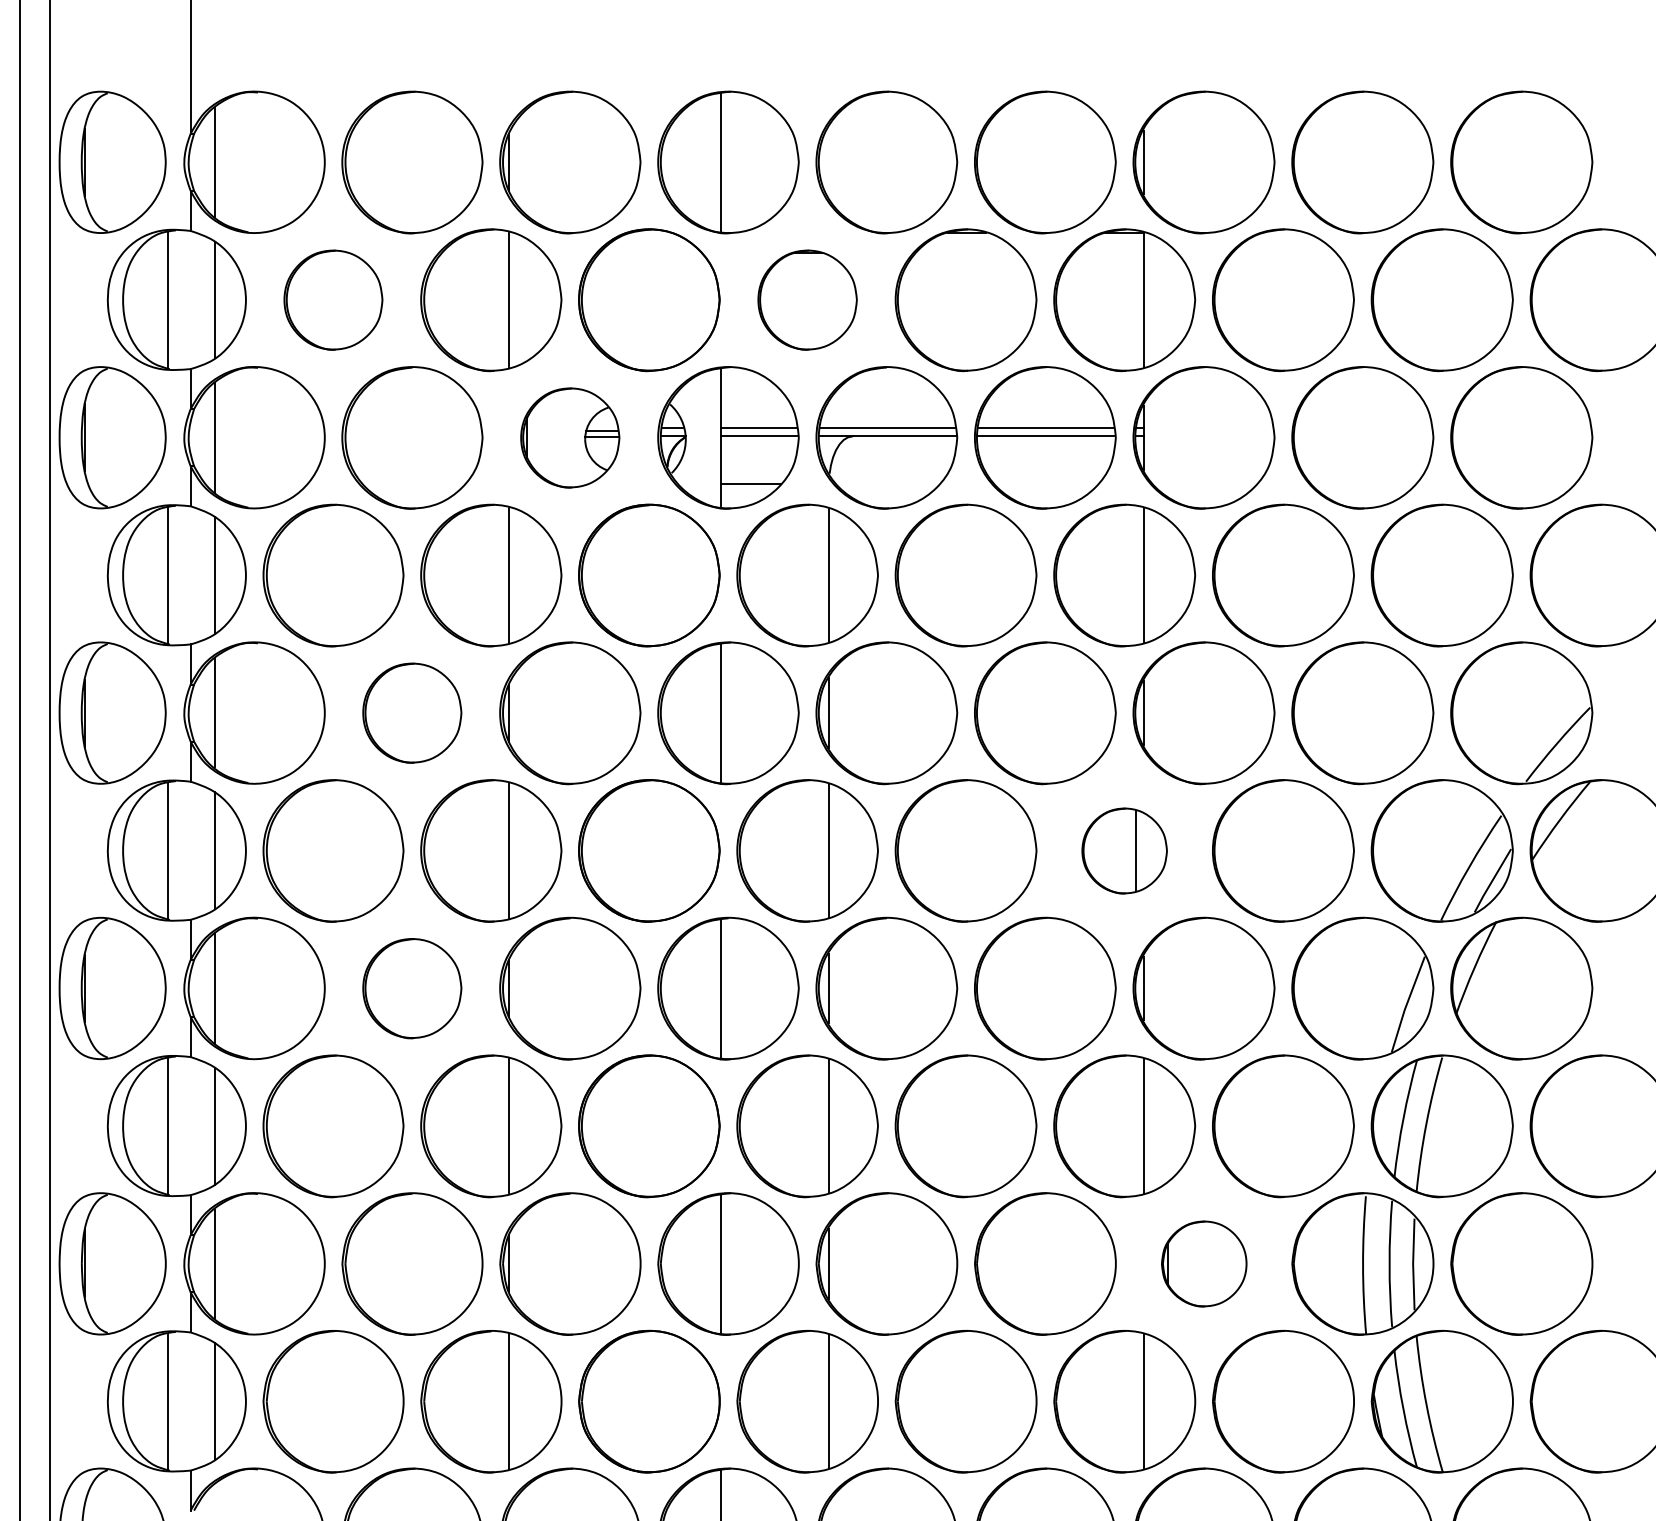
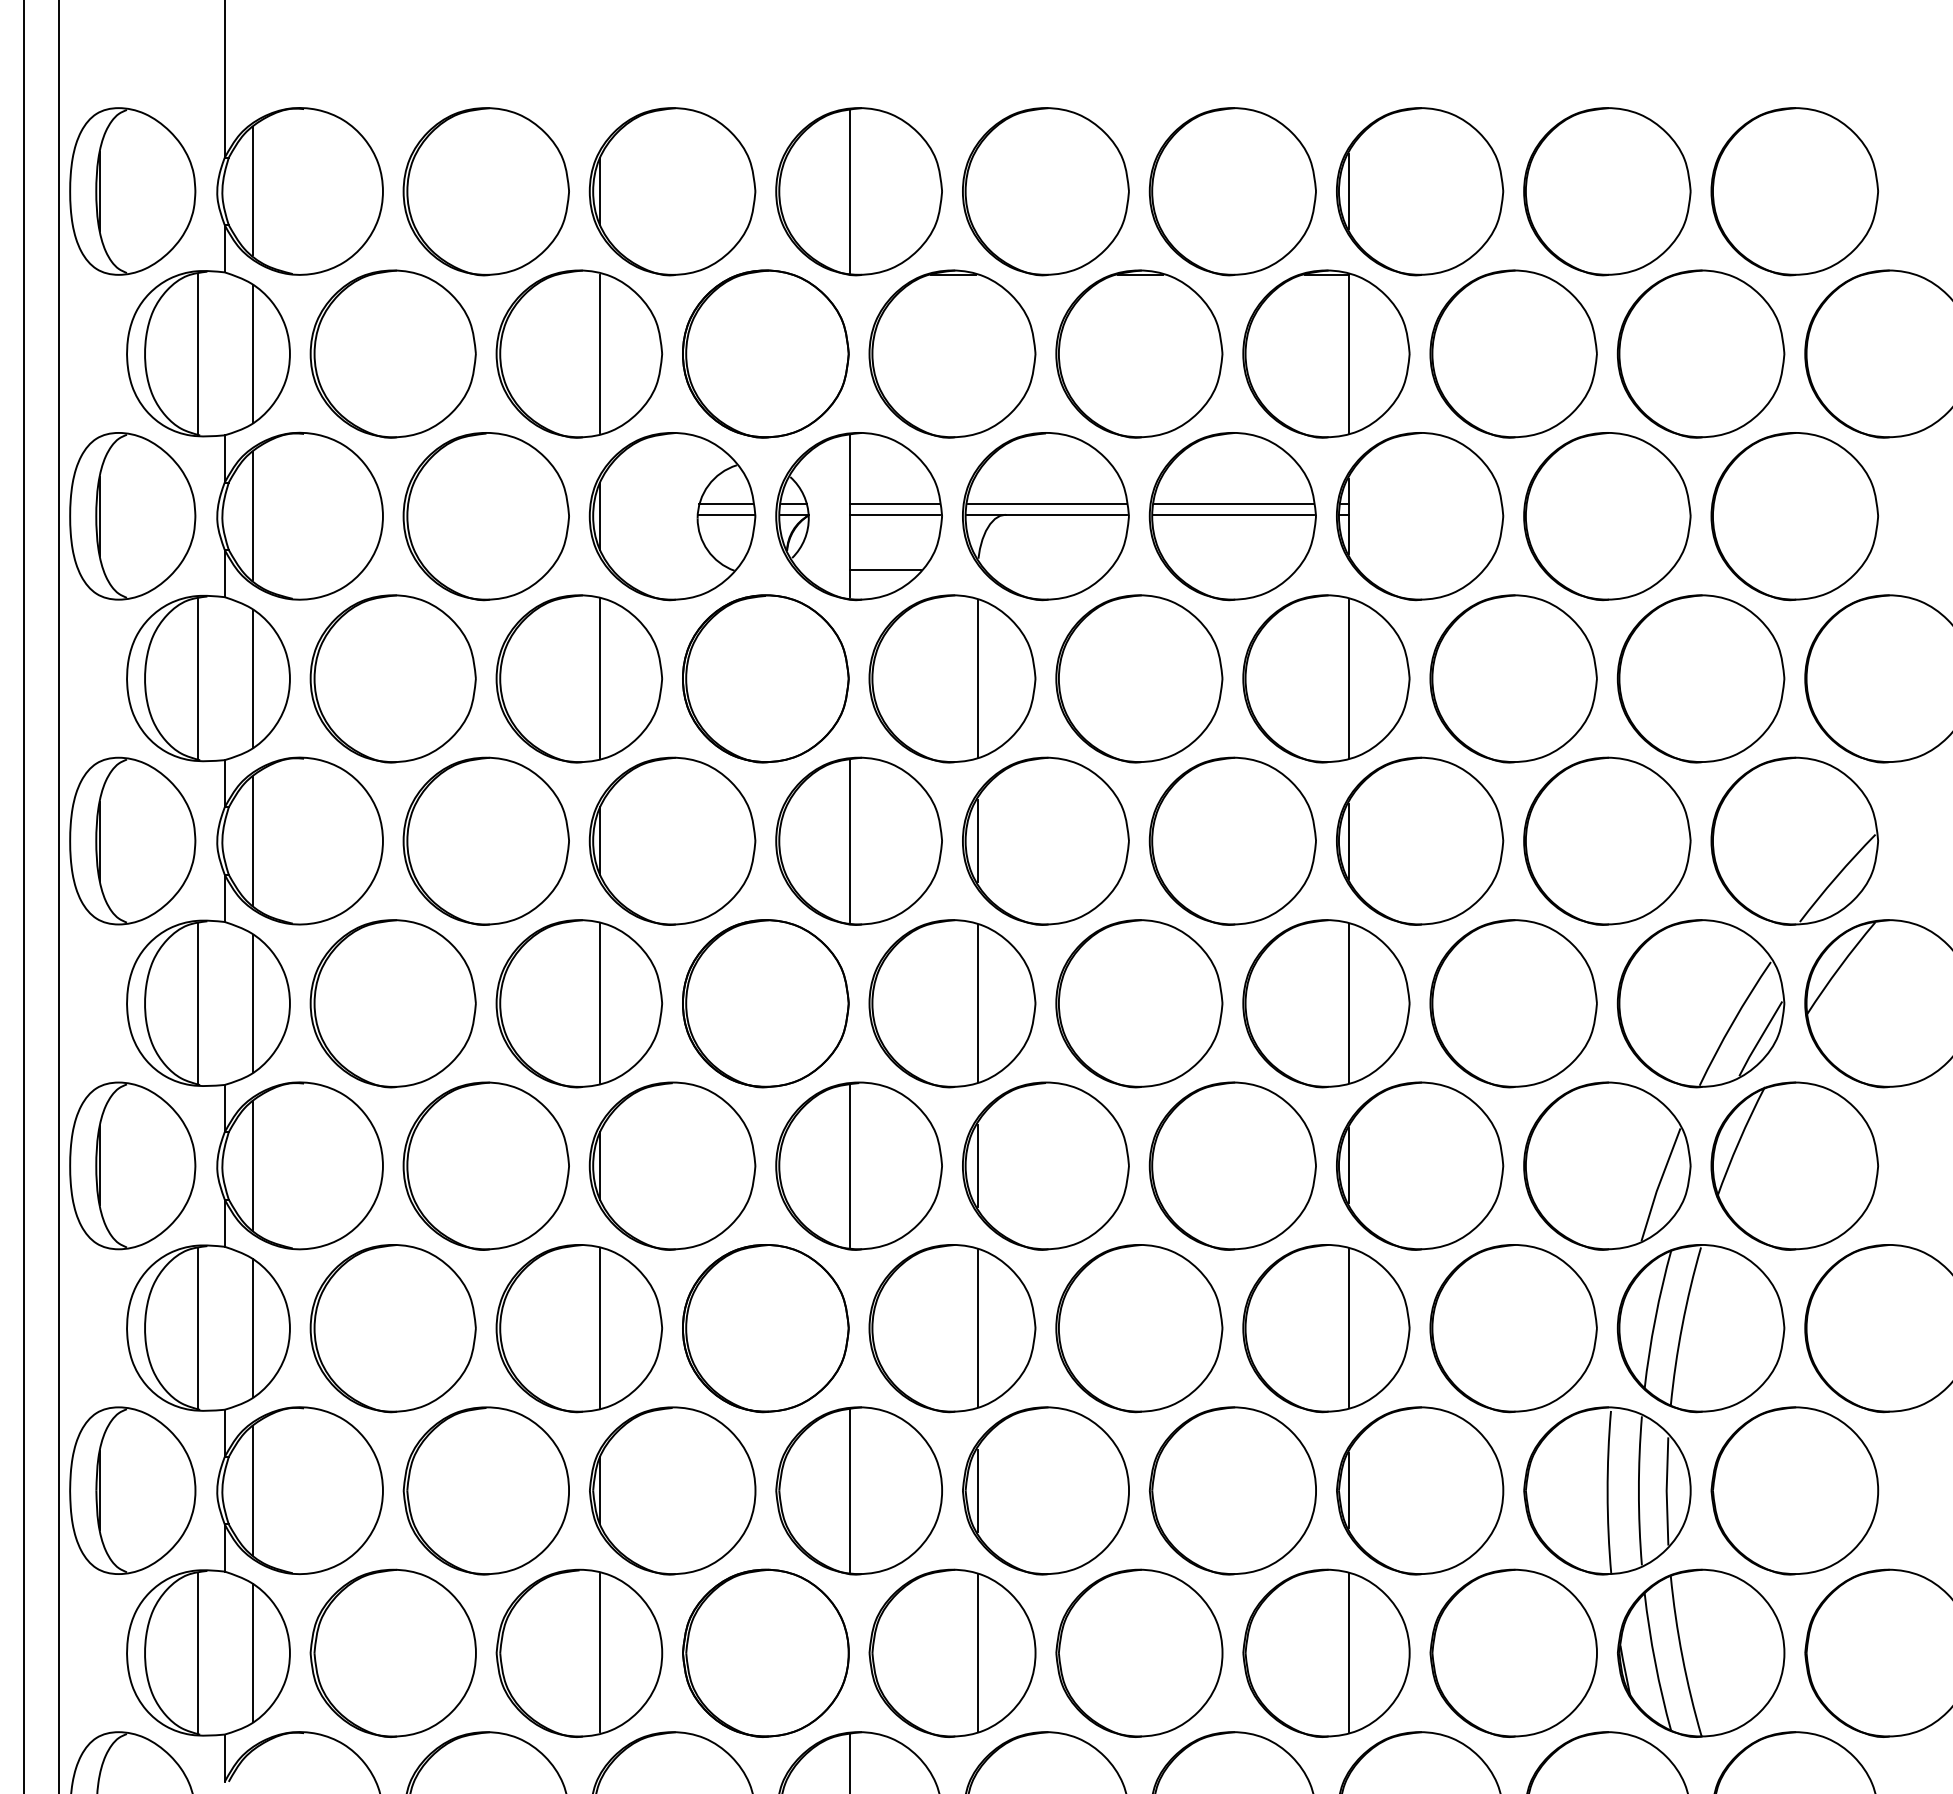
part: (332, 299) -> (392, 353), size x1.43
part: (807, 299) -> (952, 353), size x1.43
part: (570, 437) -> (672, 516), size x1.43
part: (411, 712) -> (485, 840), size x1.43
part: (1124, 850) -> (1326, 1003), size x1.67
part: (411, 988) -> (485, 1165), size x1.43
part: (1204, 1263) -> (1420, 1490), size x1.67

